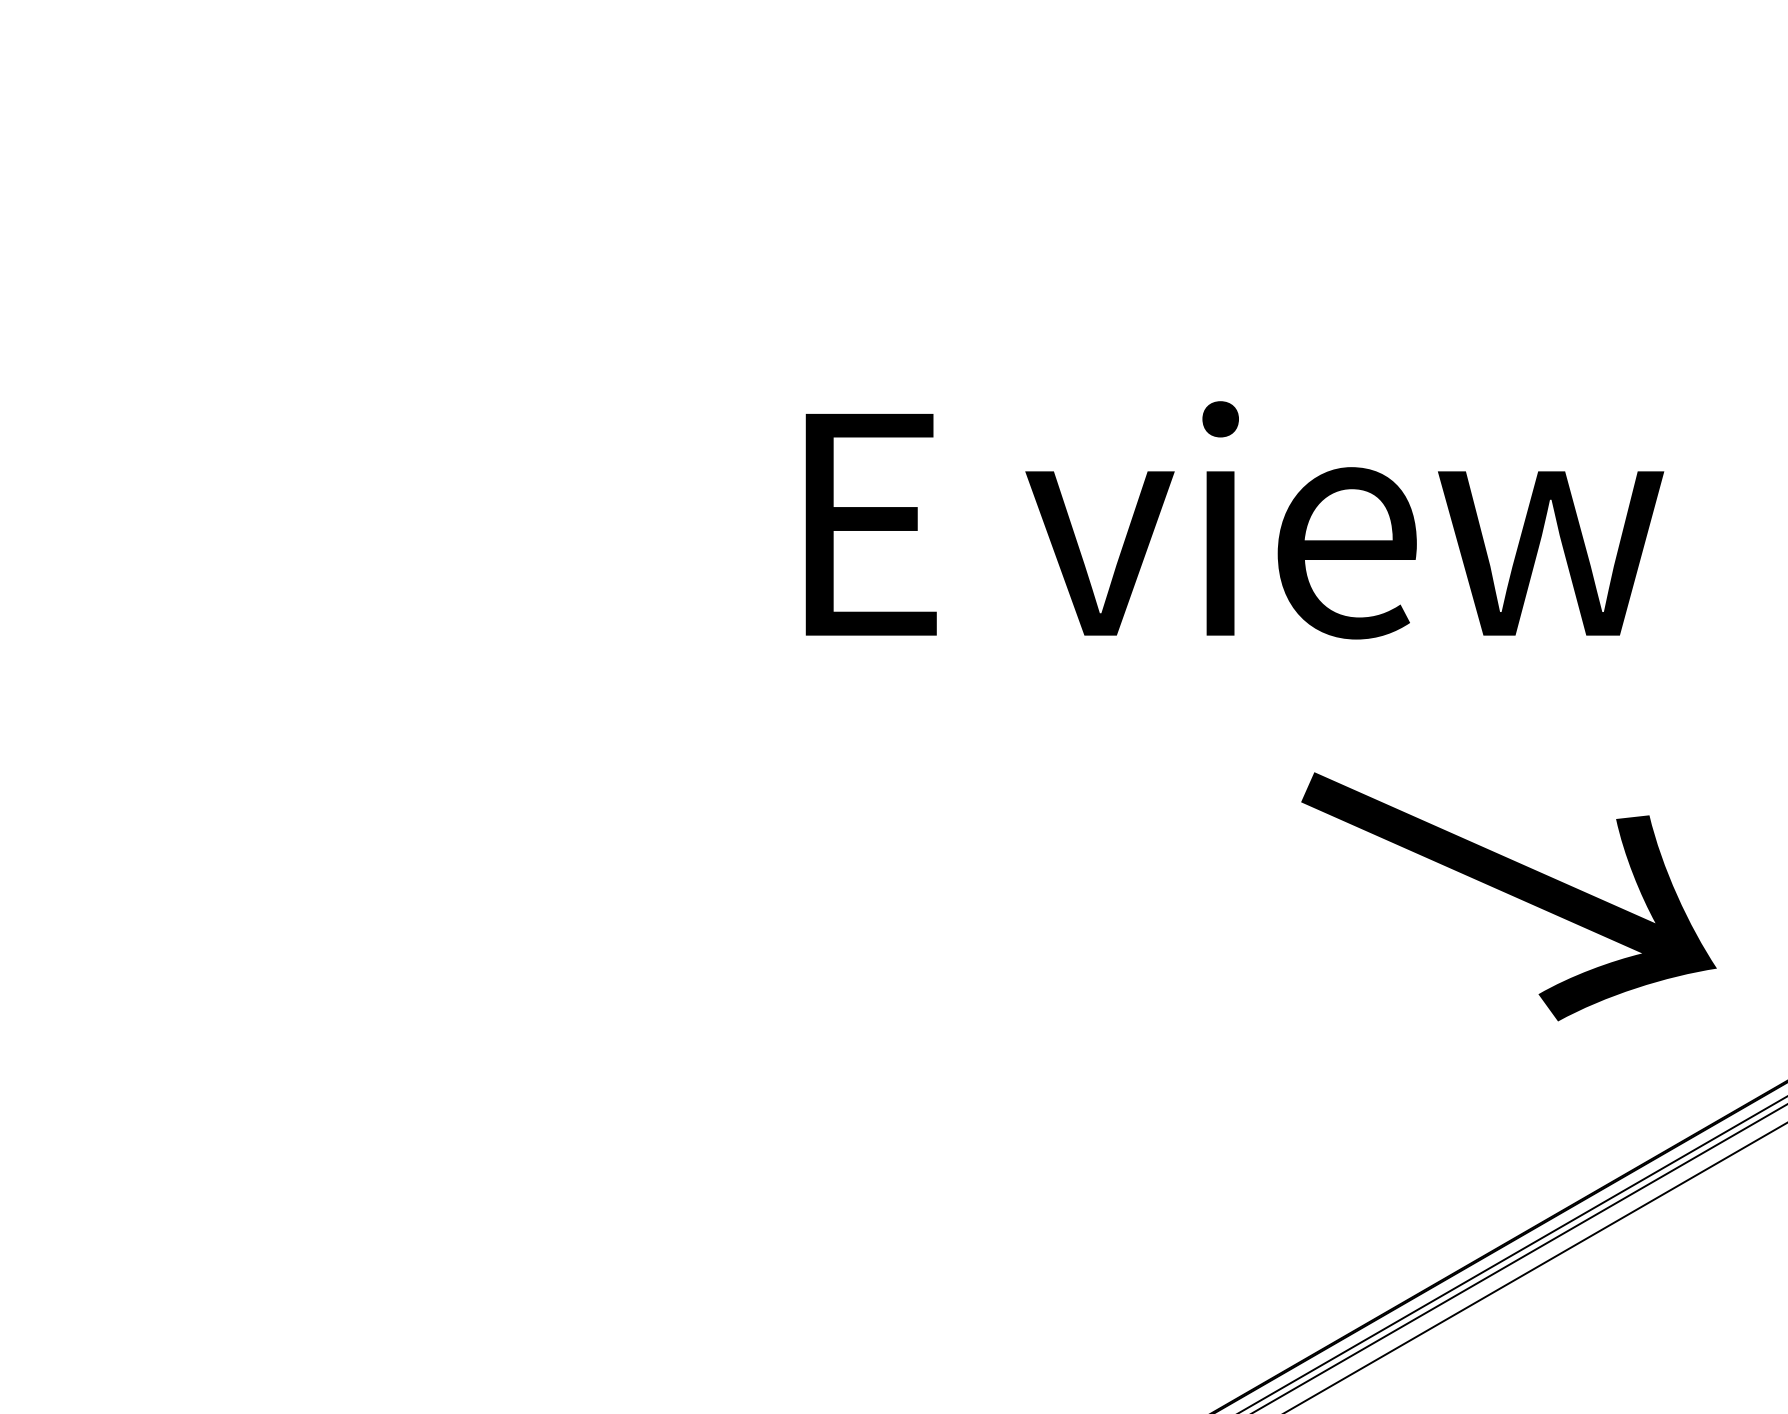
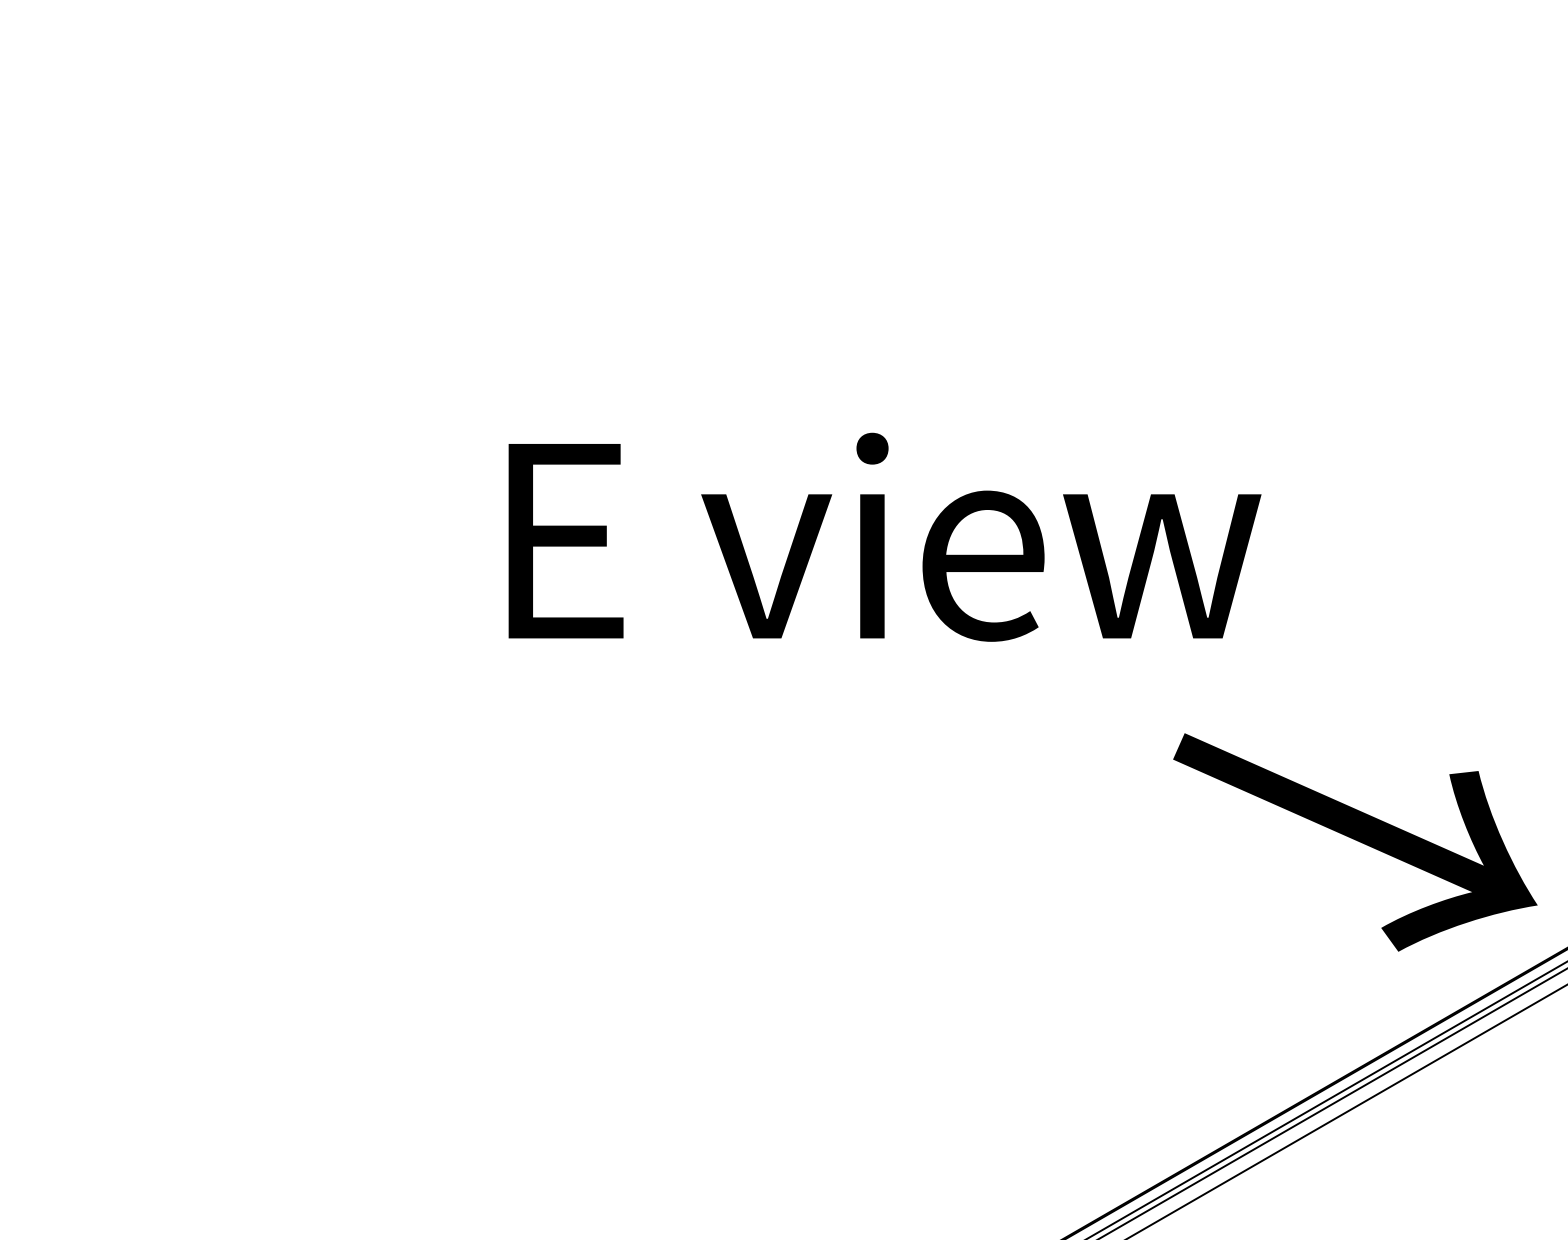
text: (1234, 519) -> (884, 536), moved
text: (1509, 896) -> (1355, 842), moved

